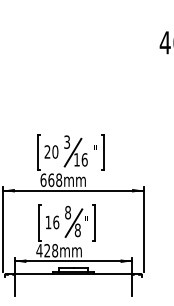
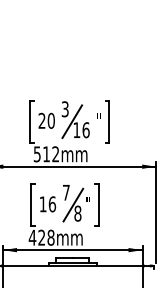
text: (51, 180) -> (46, 154), 668mm -> 512mm
text: (68, 212) -> (66, 192), 8 -> 7

